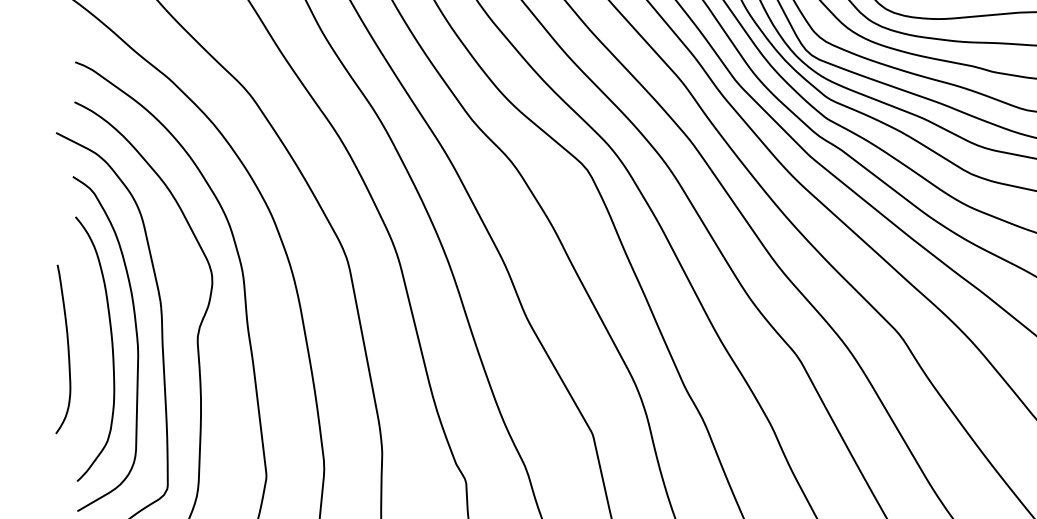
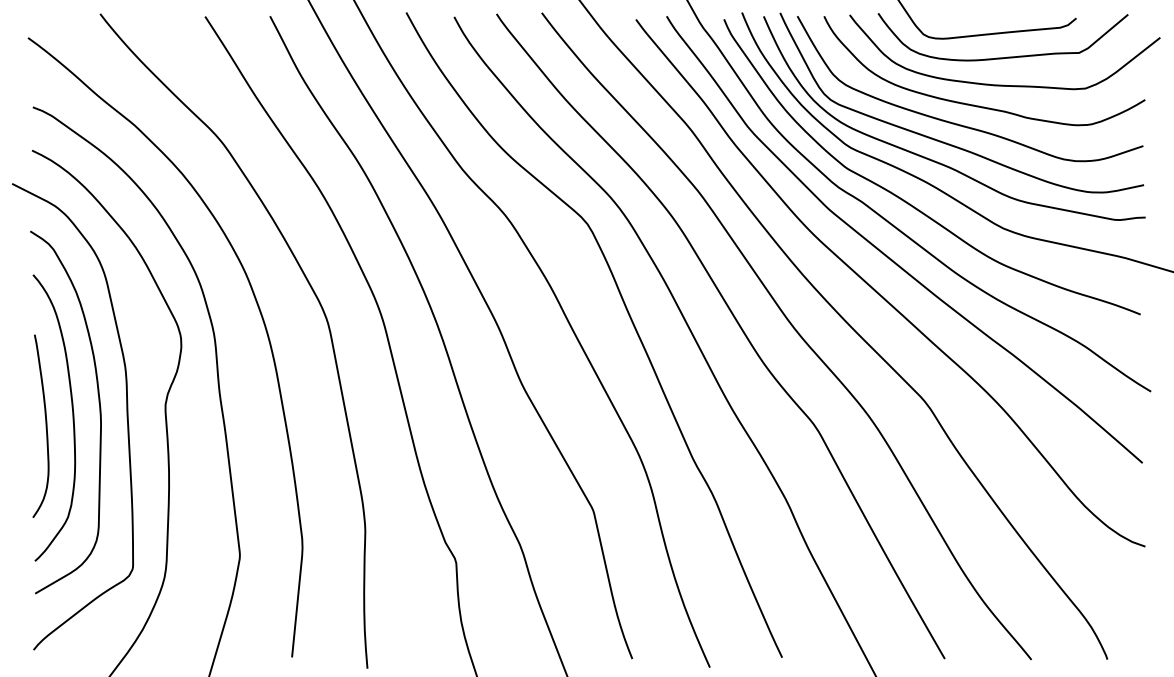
curve: (67, 348) -> (45, 425), moved

